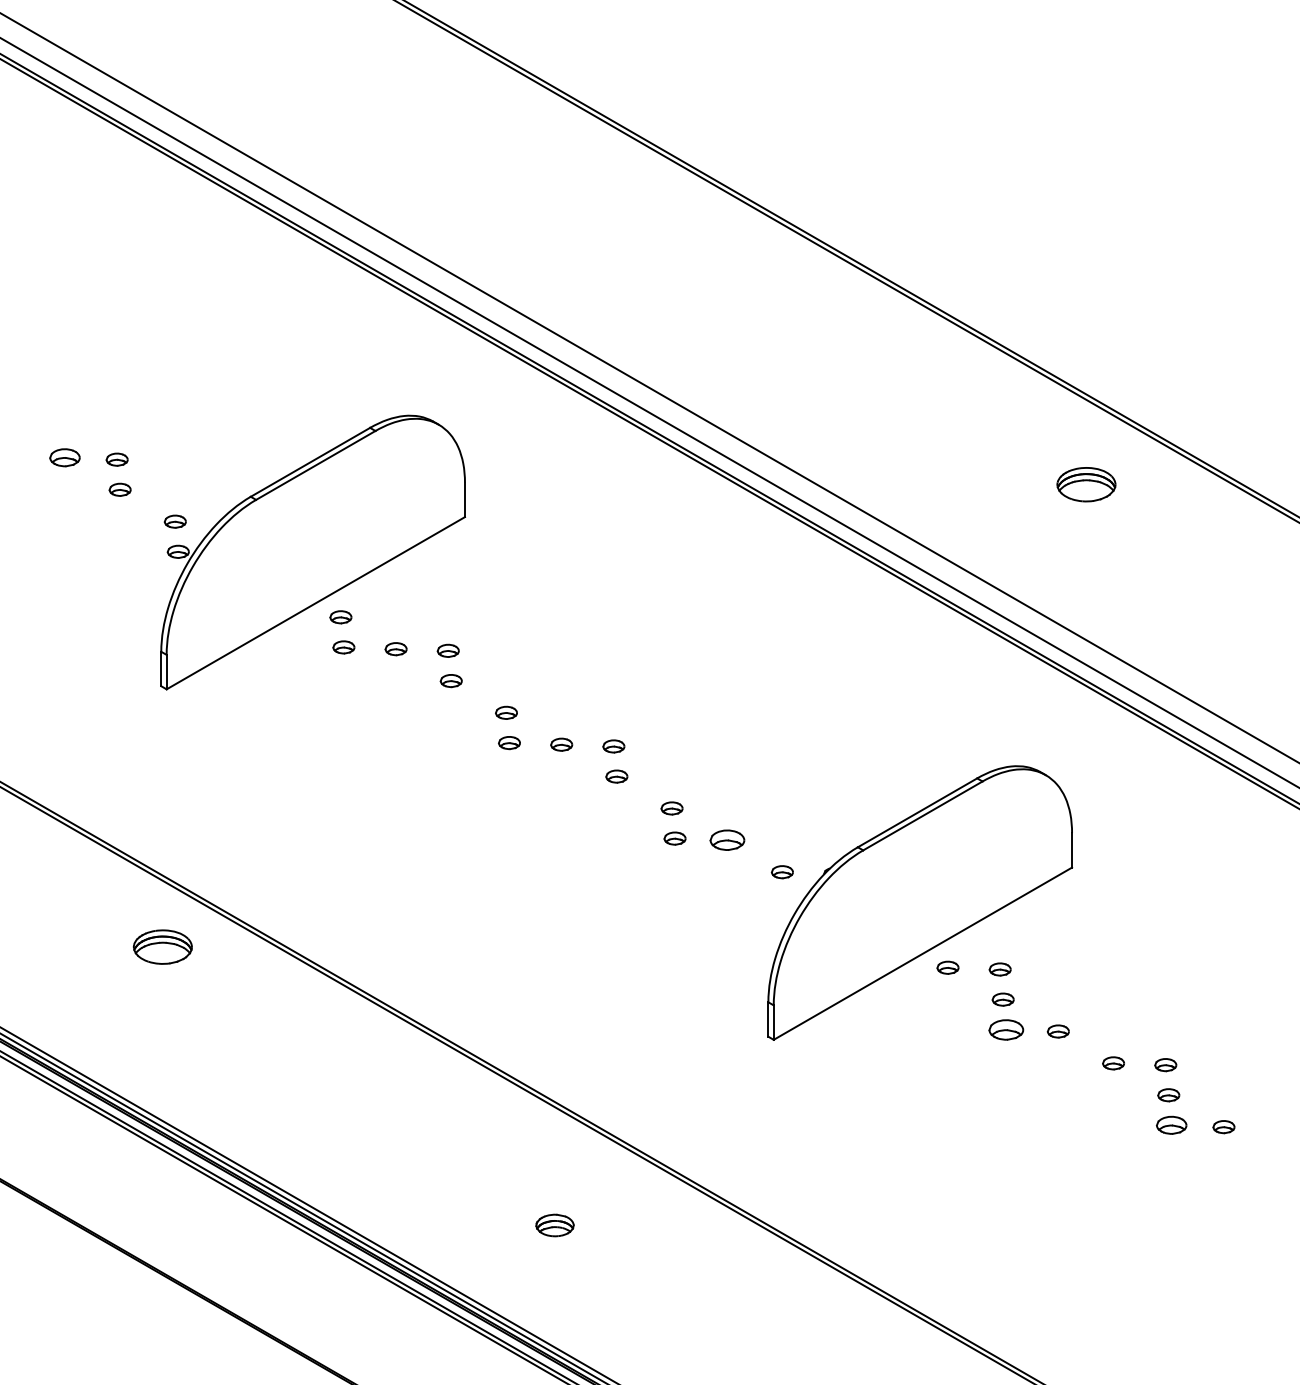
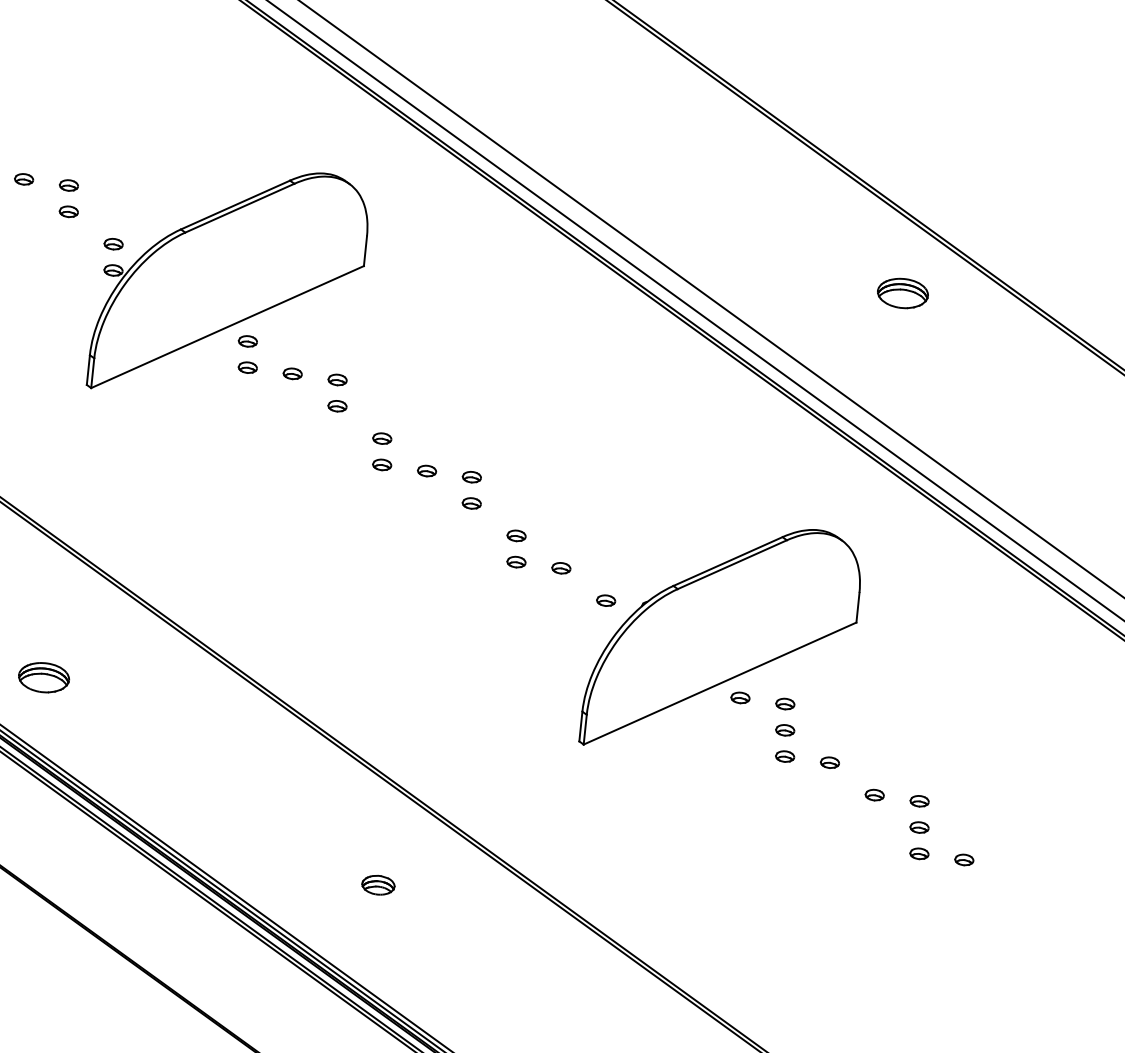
part: (64, 458) -> (23, 179), size x0.71
part: (726, 840) -> (560, 568), size x0.62
part: (162, 946) -> (43, 677), moved
part: (1005, 1029) -> (784, 756), size x0.62
part: (1171, 1125) -> (919, 853), size x0.71

